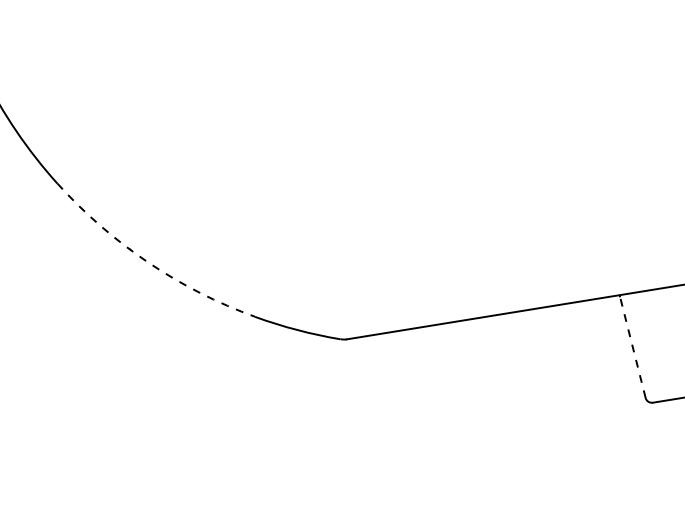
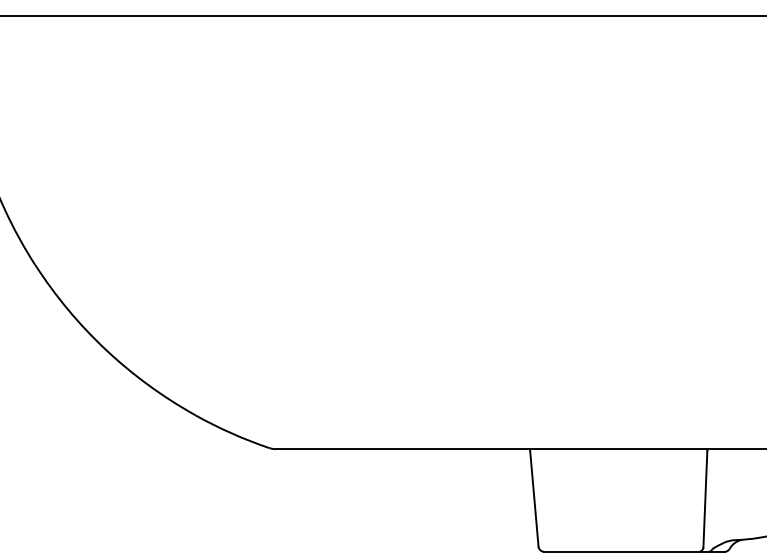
arc: (148, 261) -> (106, 349), dashed -> solid
line: (632, 347) -> (534, 498), dashed -> solid

